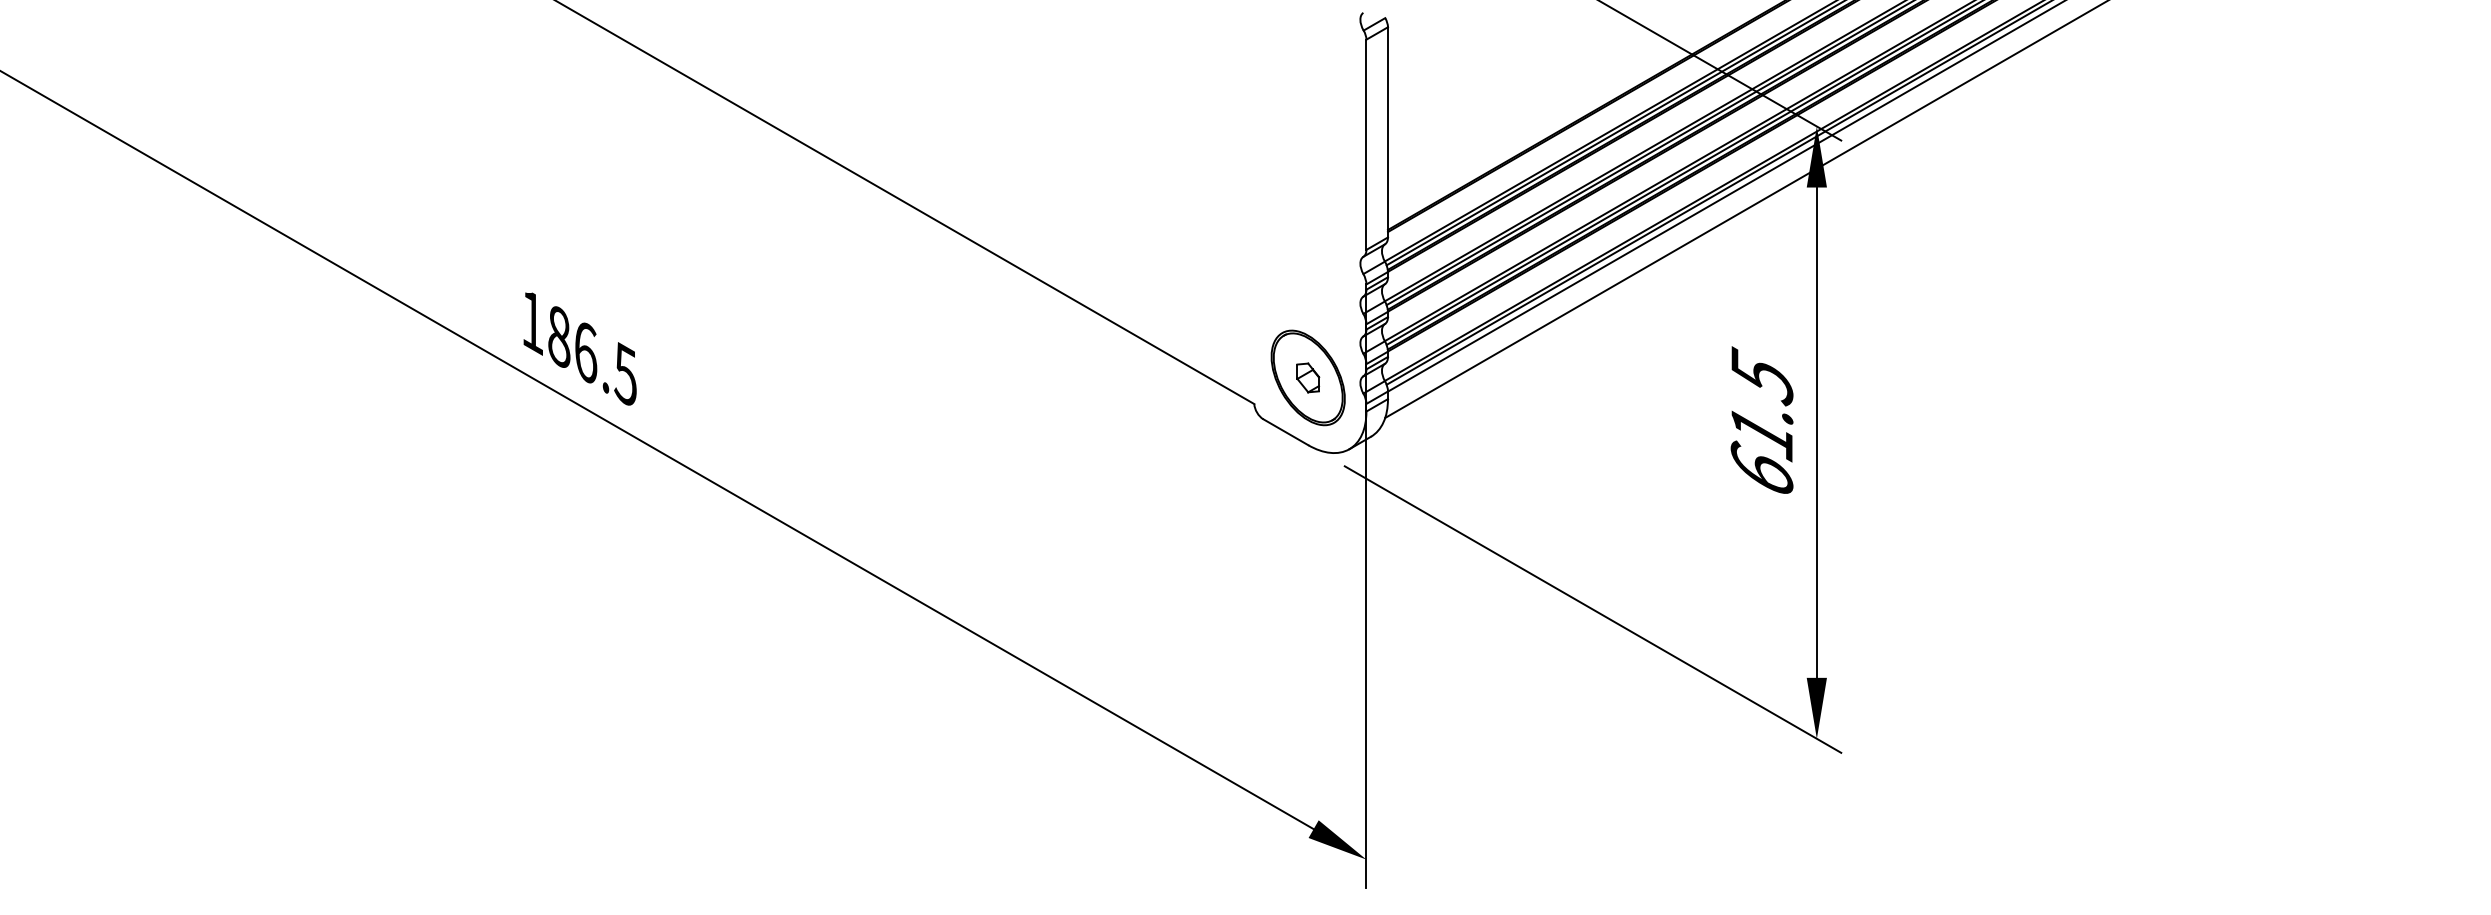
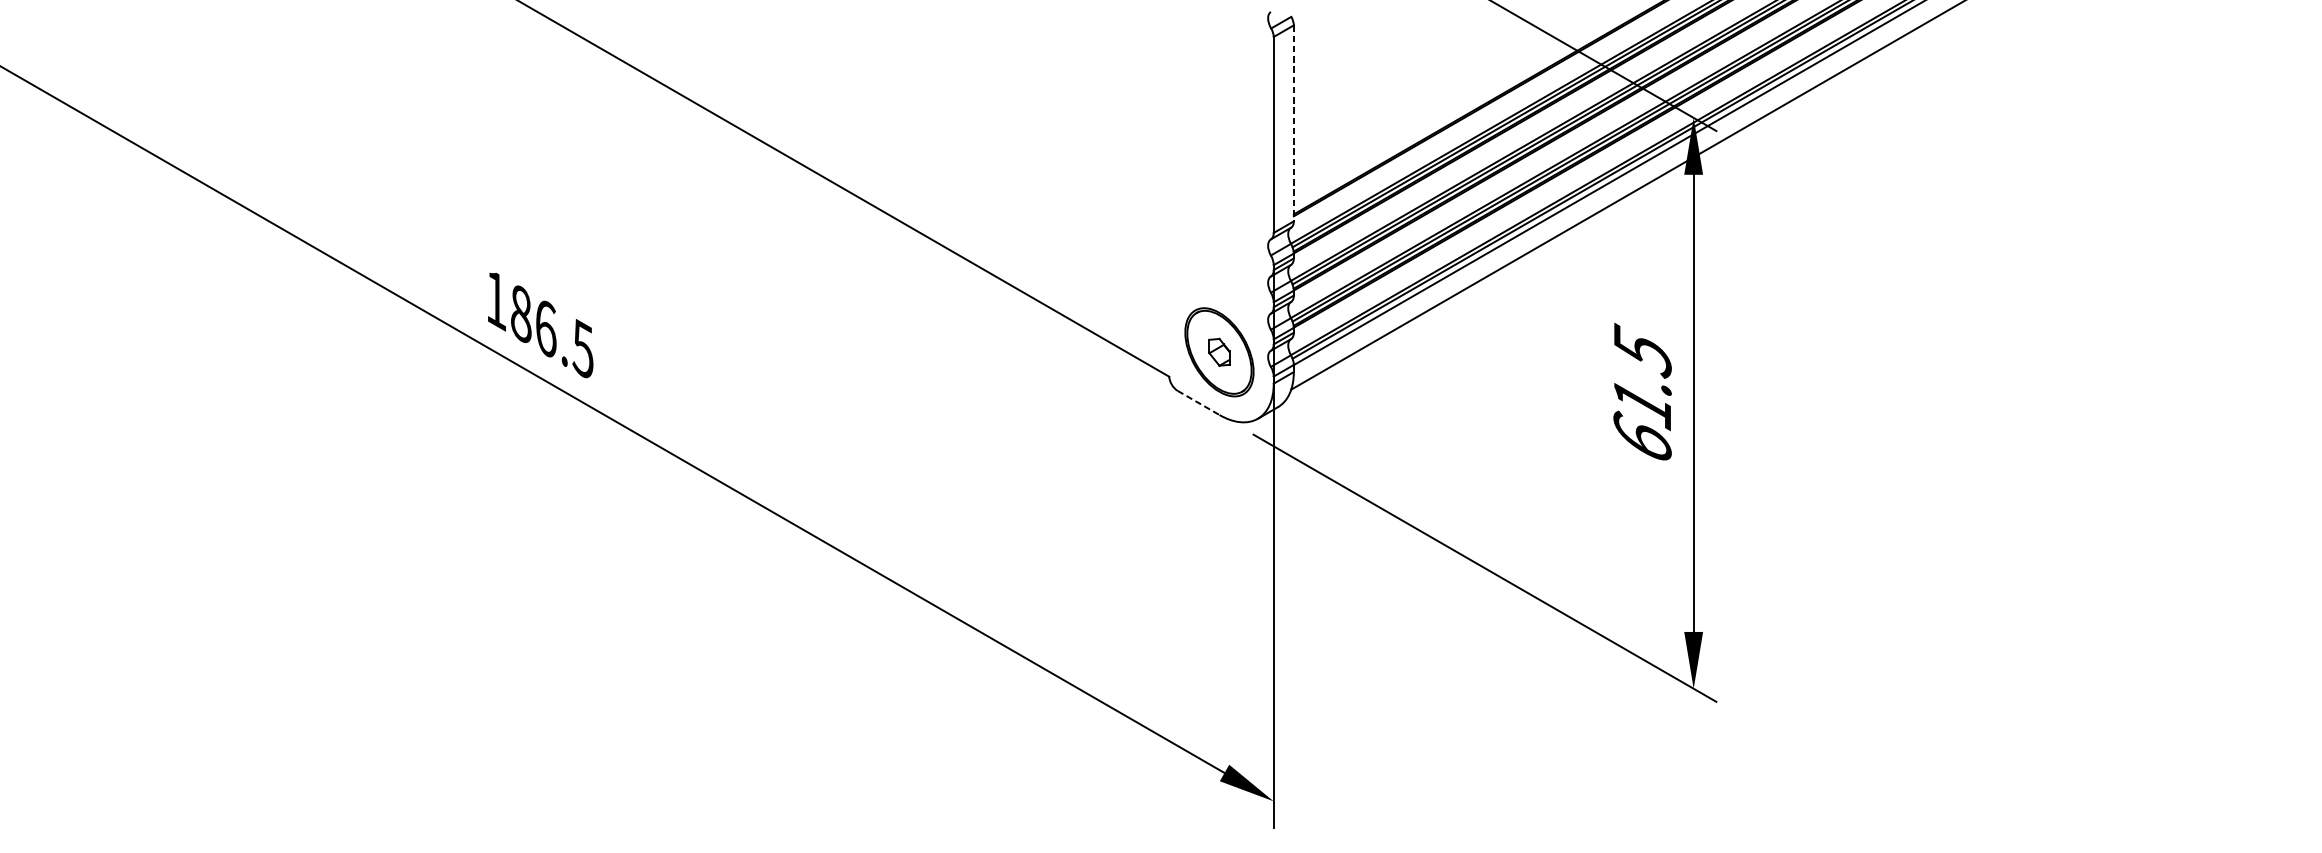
line: (1387, 132) -> (1293, 123), solid -> dashed
line: (1285, 432) -> (1198, 403), solid -> dashed

